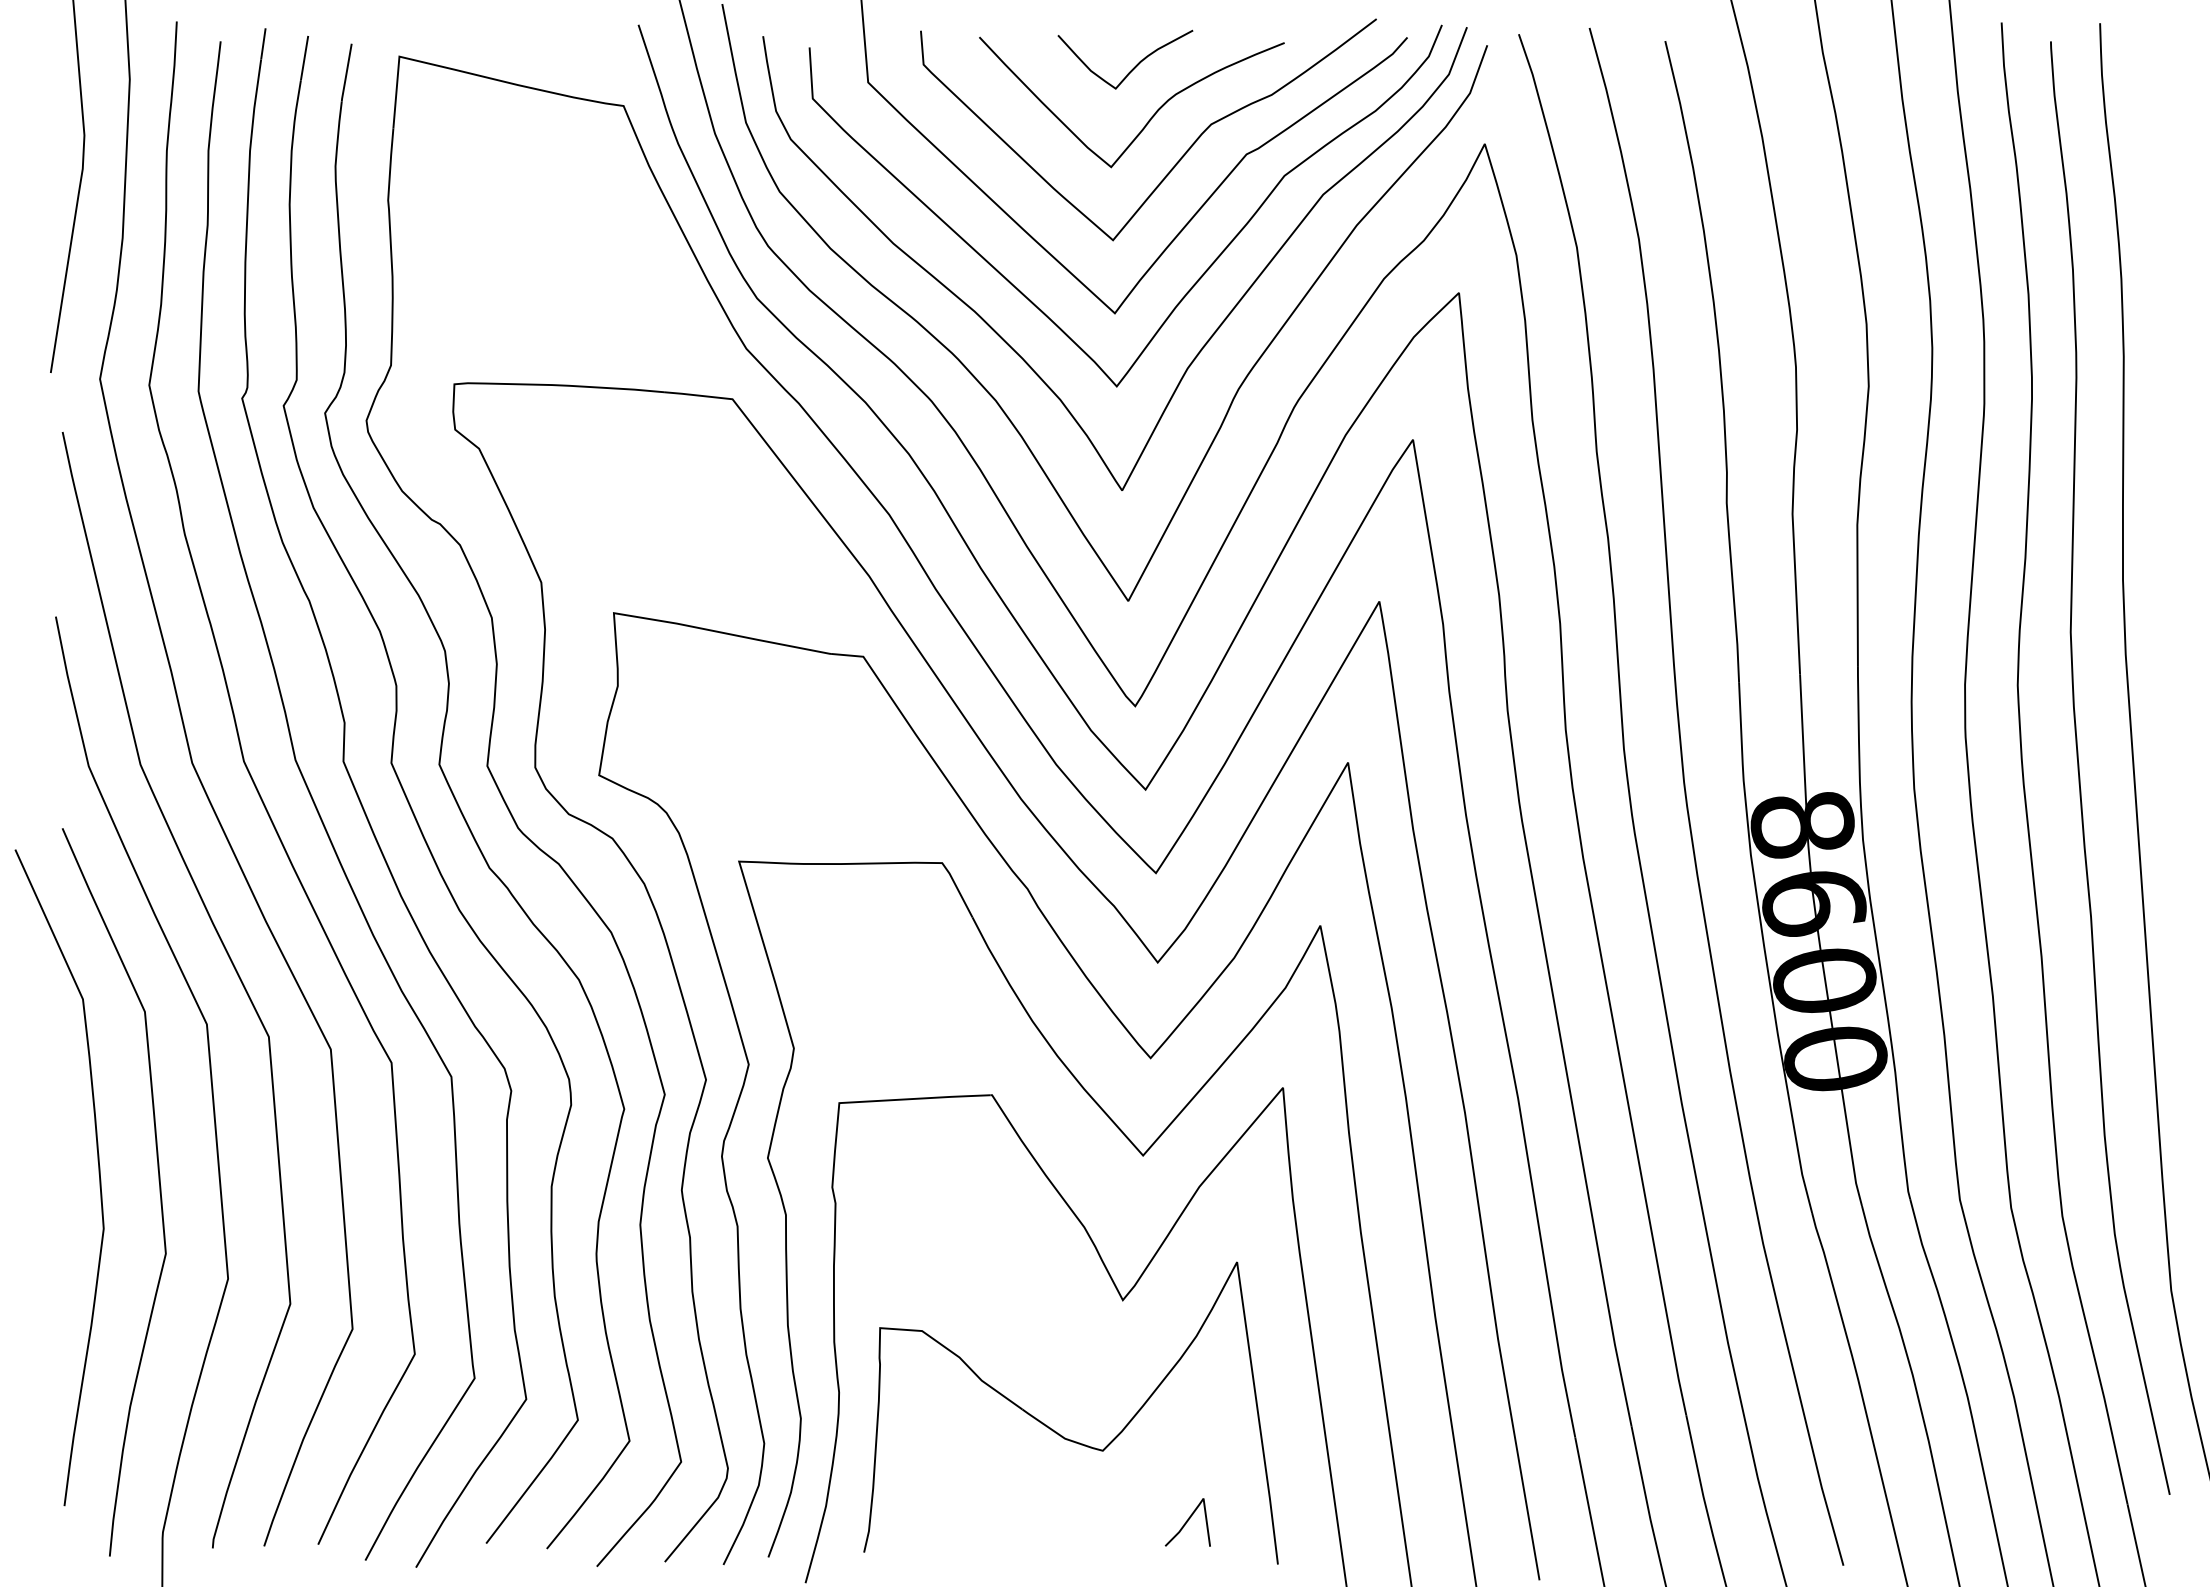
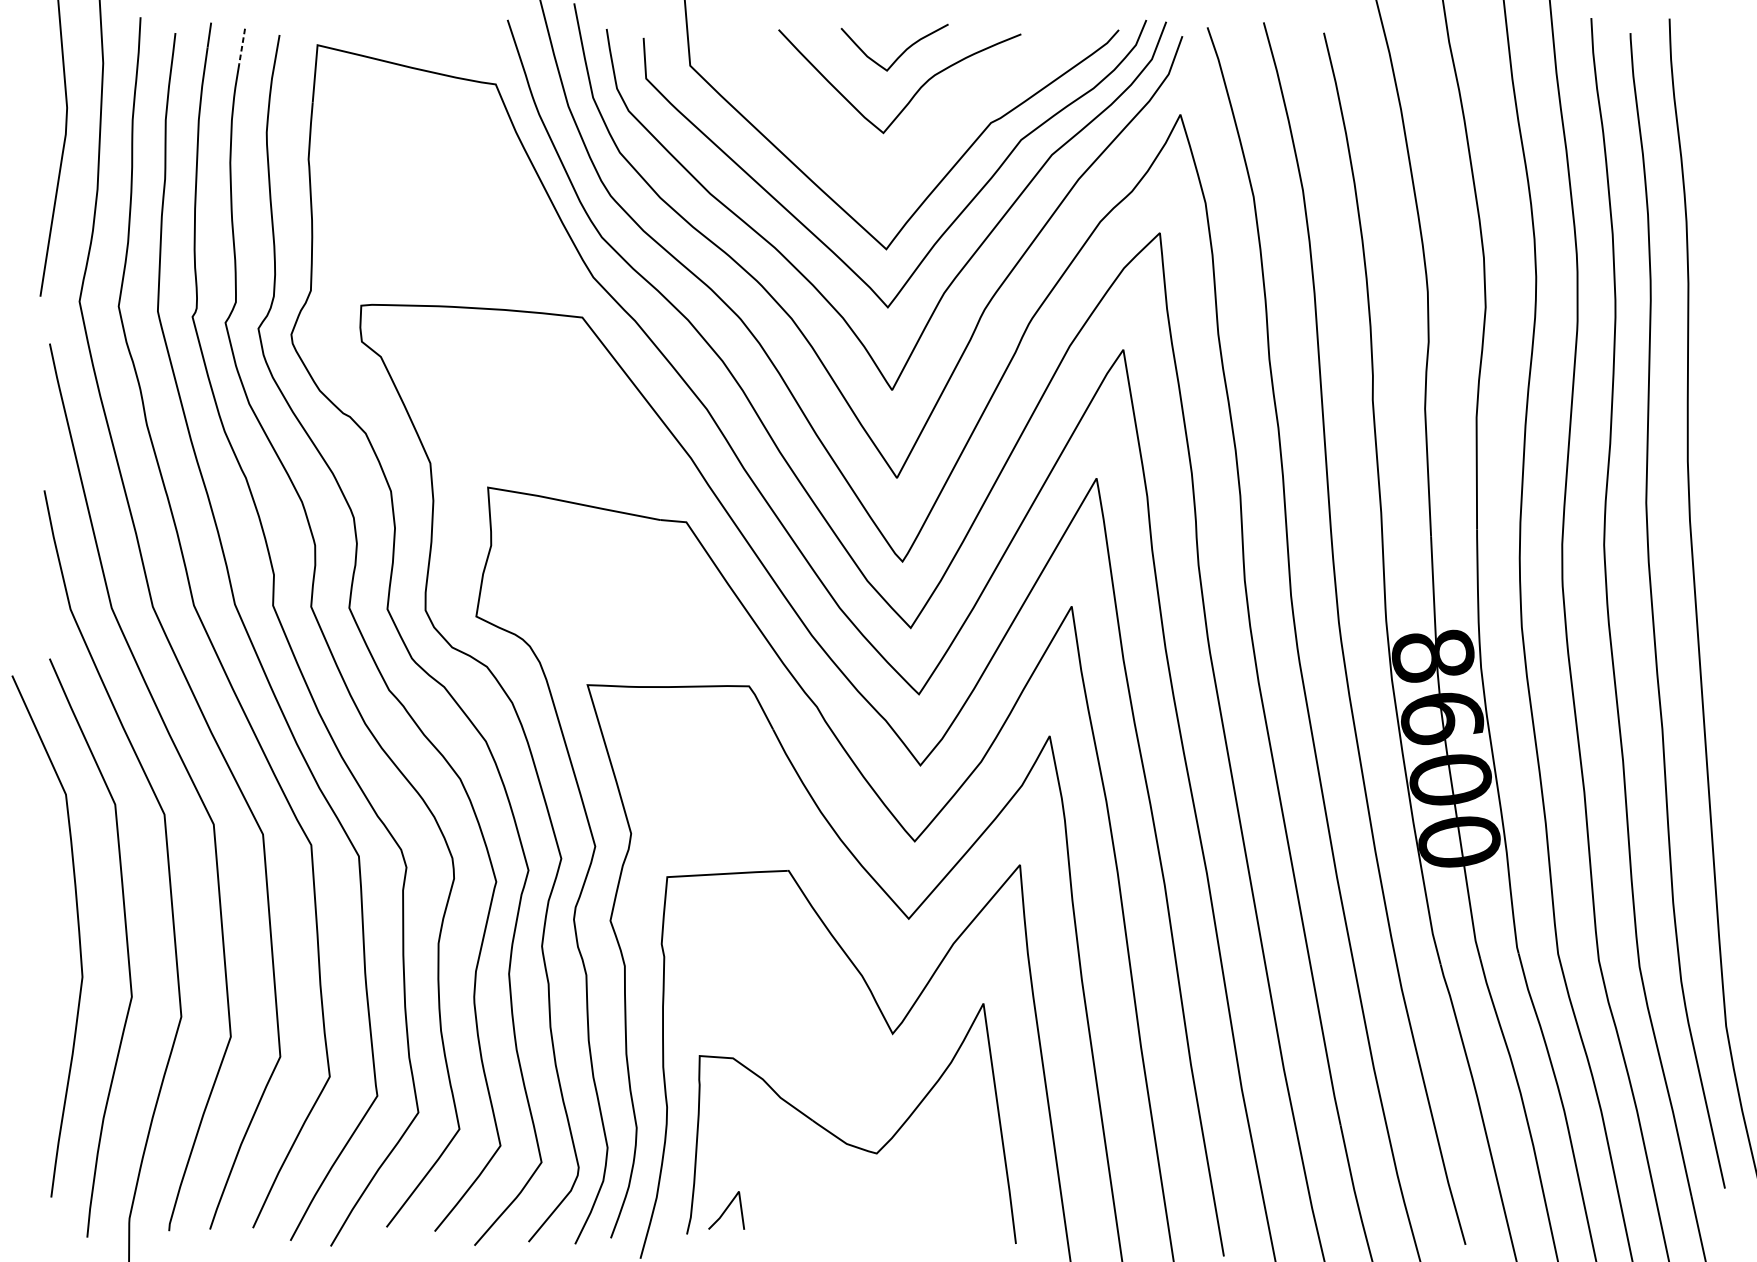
line: (304, 58) -> (242, 46), solid -> dashed
curve: (1180, 157) -> (938, 125), removed
line: (1187, 1522) -> (726, 1210), moved

